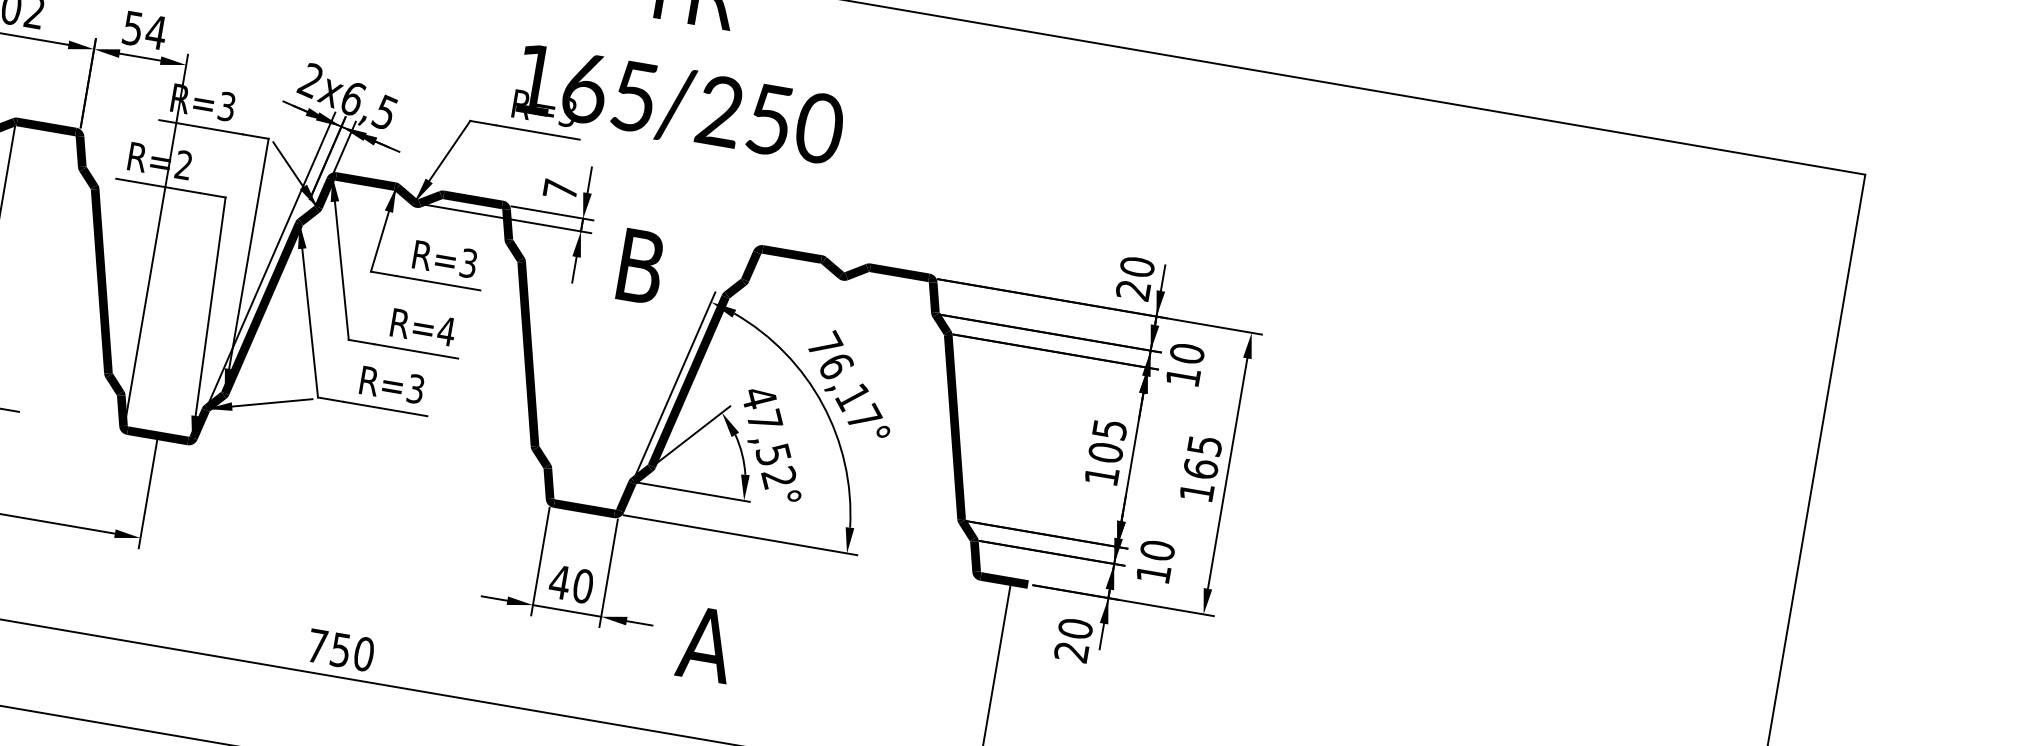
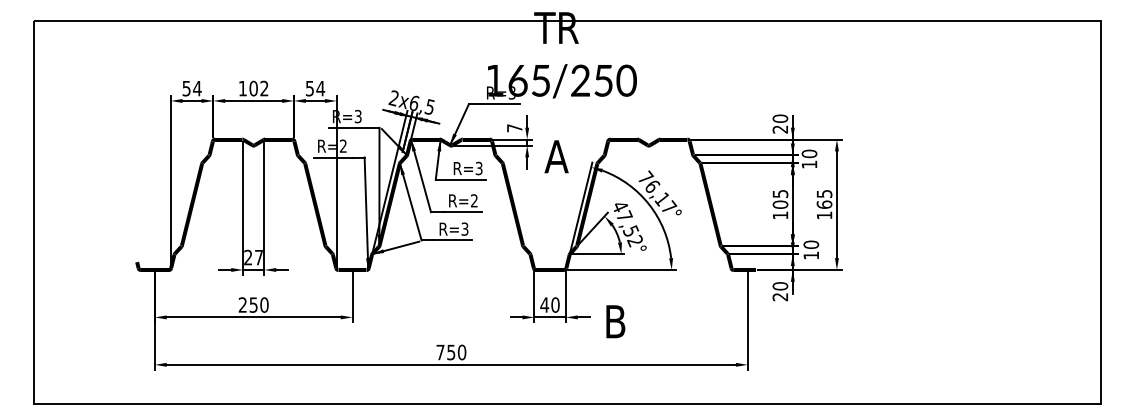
text: (640, 265) -> (556, 156), B -> A
text: (446, 330) -> (474, 200), R=4 -> R=2
text: (706, 643) -> (615, 321), A -> B

